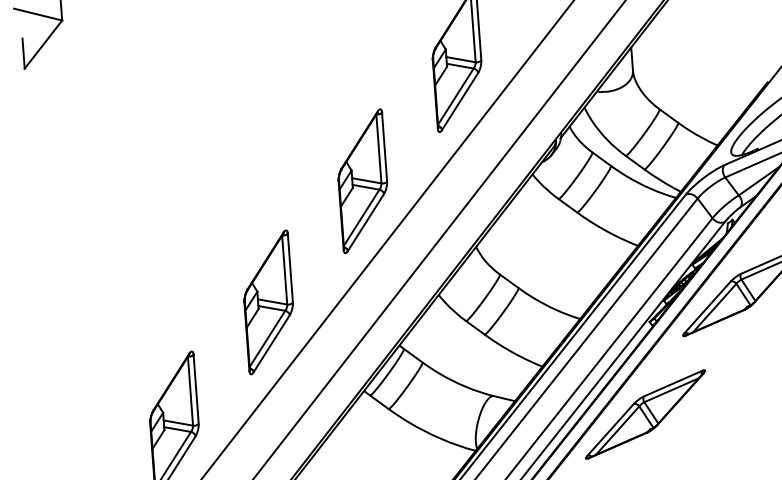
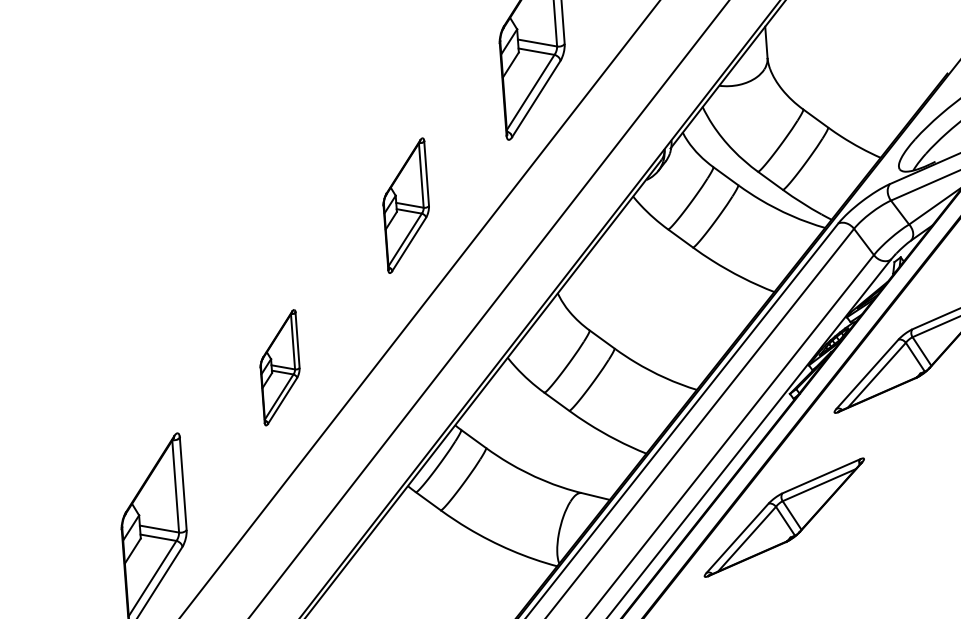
part: (362, 181) -> (405, 205), size x0.7
part: (268, 302) -> (280, 367), size x0.6

